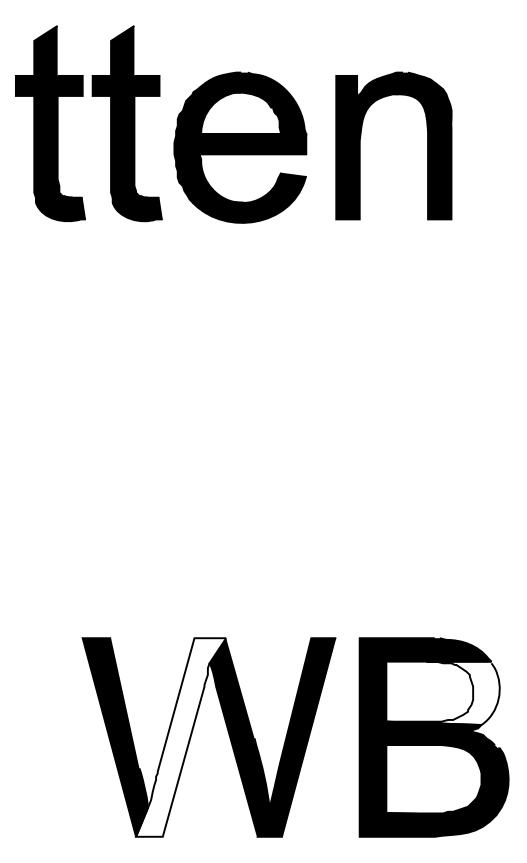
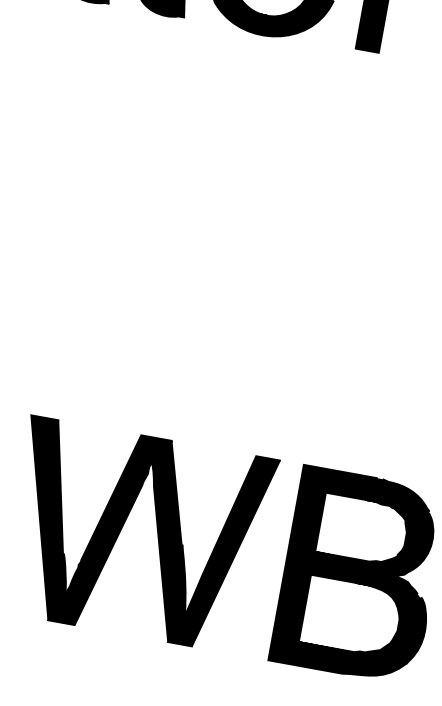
fill: (442, 693) -> (375, 534), added
fill: (181, 737) -> (110, 530), added

